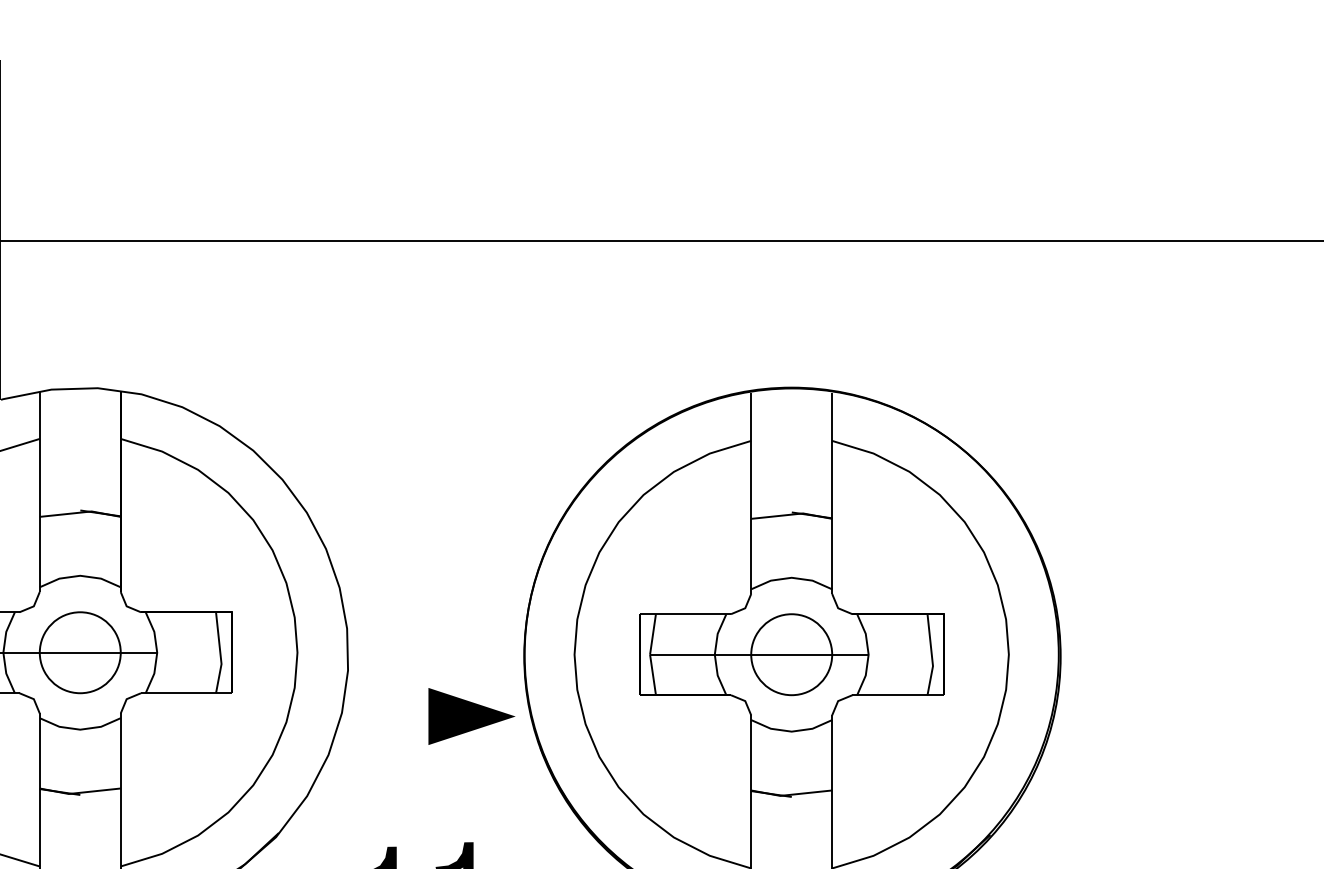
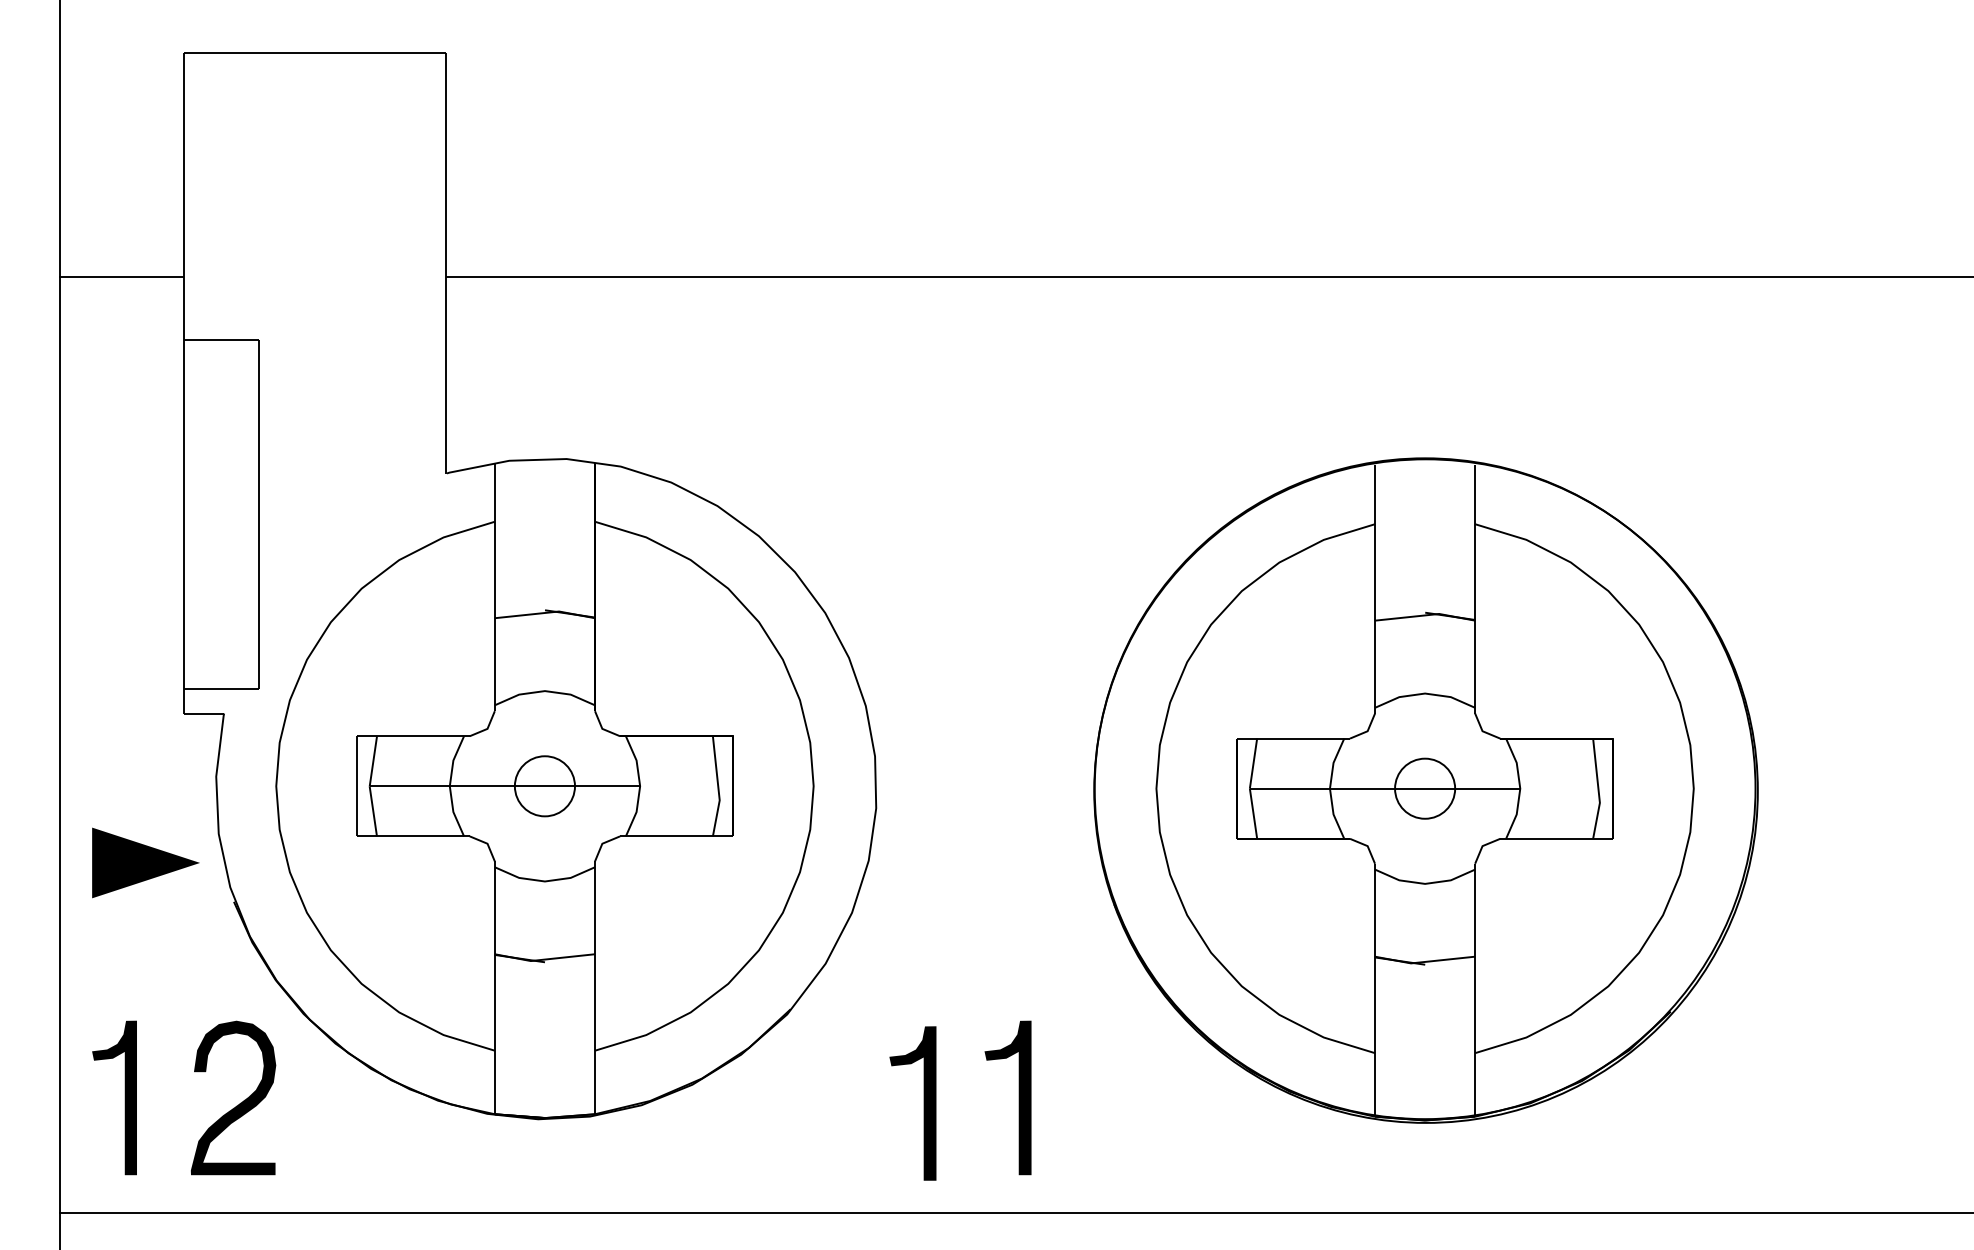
circle: (79, 652) -> (544, 786), size x0.6
circle: (792, 654) -> (1425, 788), size x0.6
part: (471, 716) -> (1029, 865), removed

